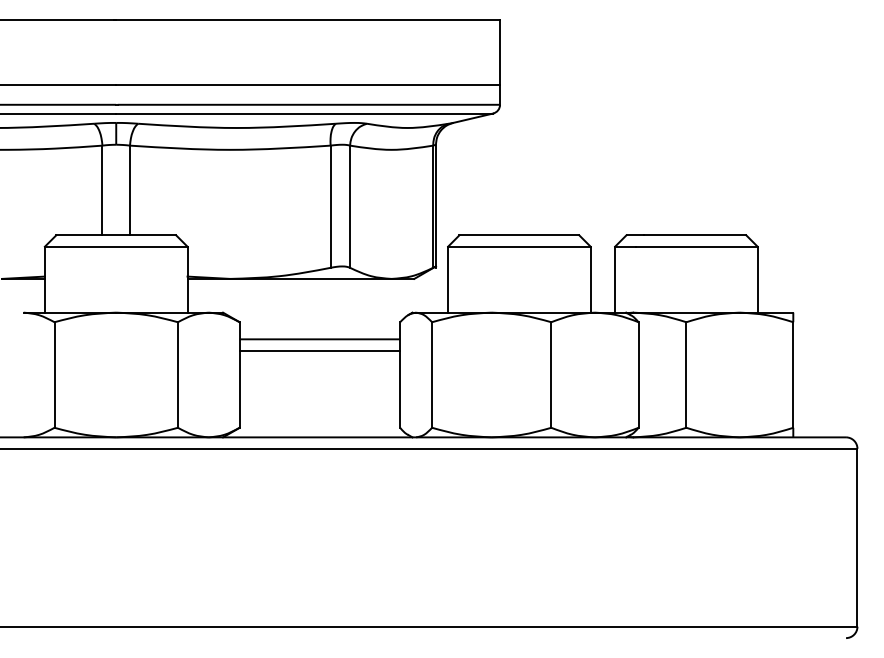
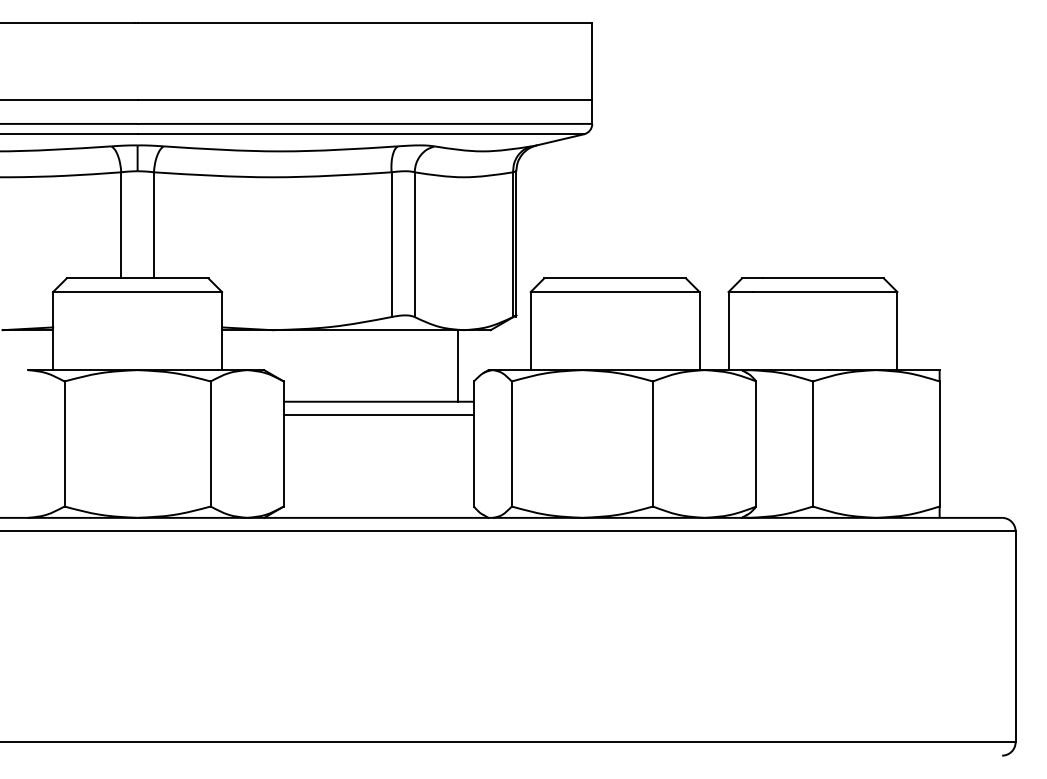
line: (387, 308) -> (458, 365), added

